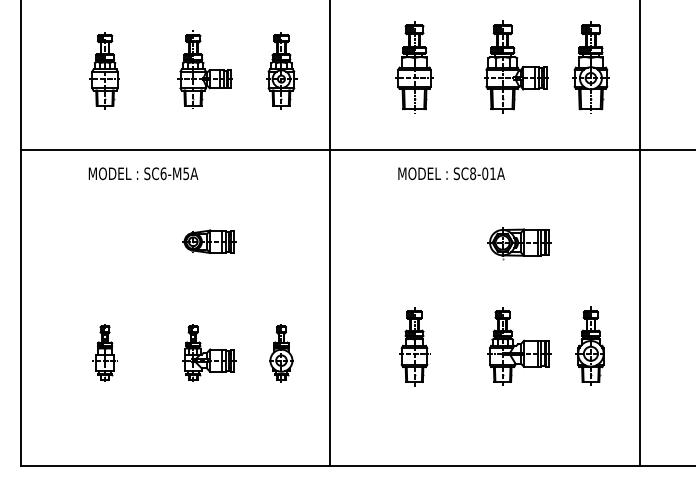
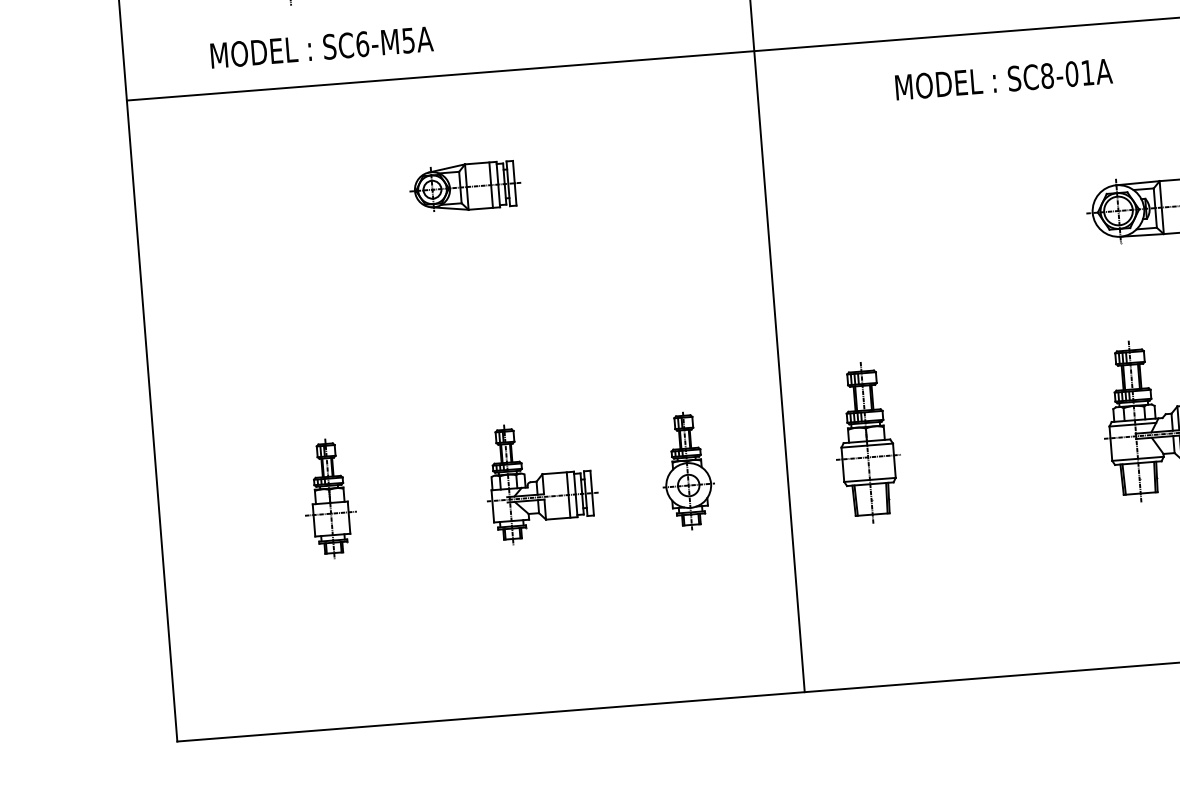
text: (143, 173) -> (321, 46), moved
part: (209, 241) -> (465, 186), moved
part: (414, 346) -> (866, 442), moved

